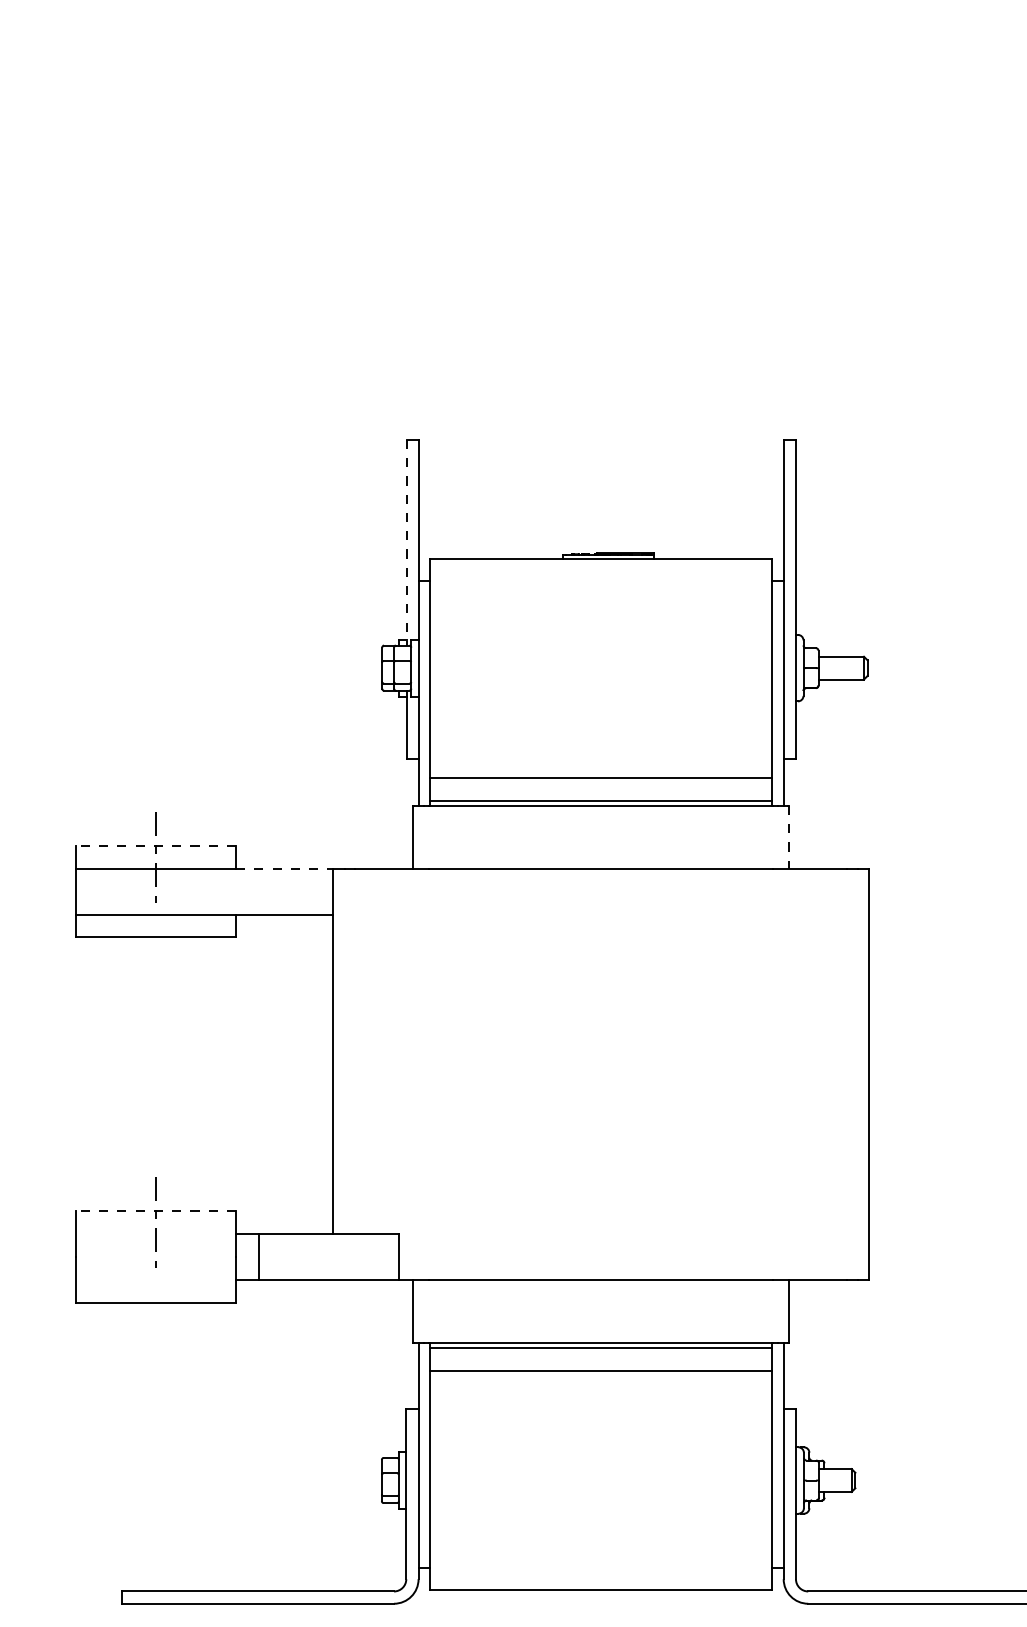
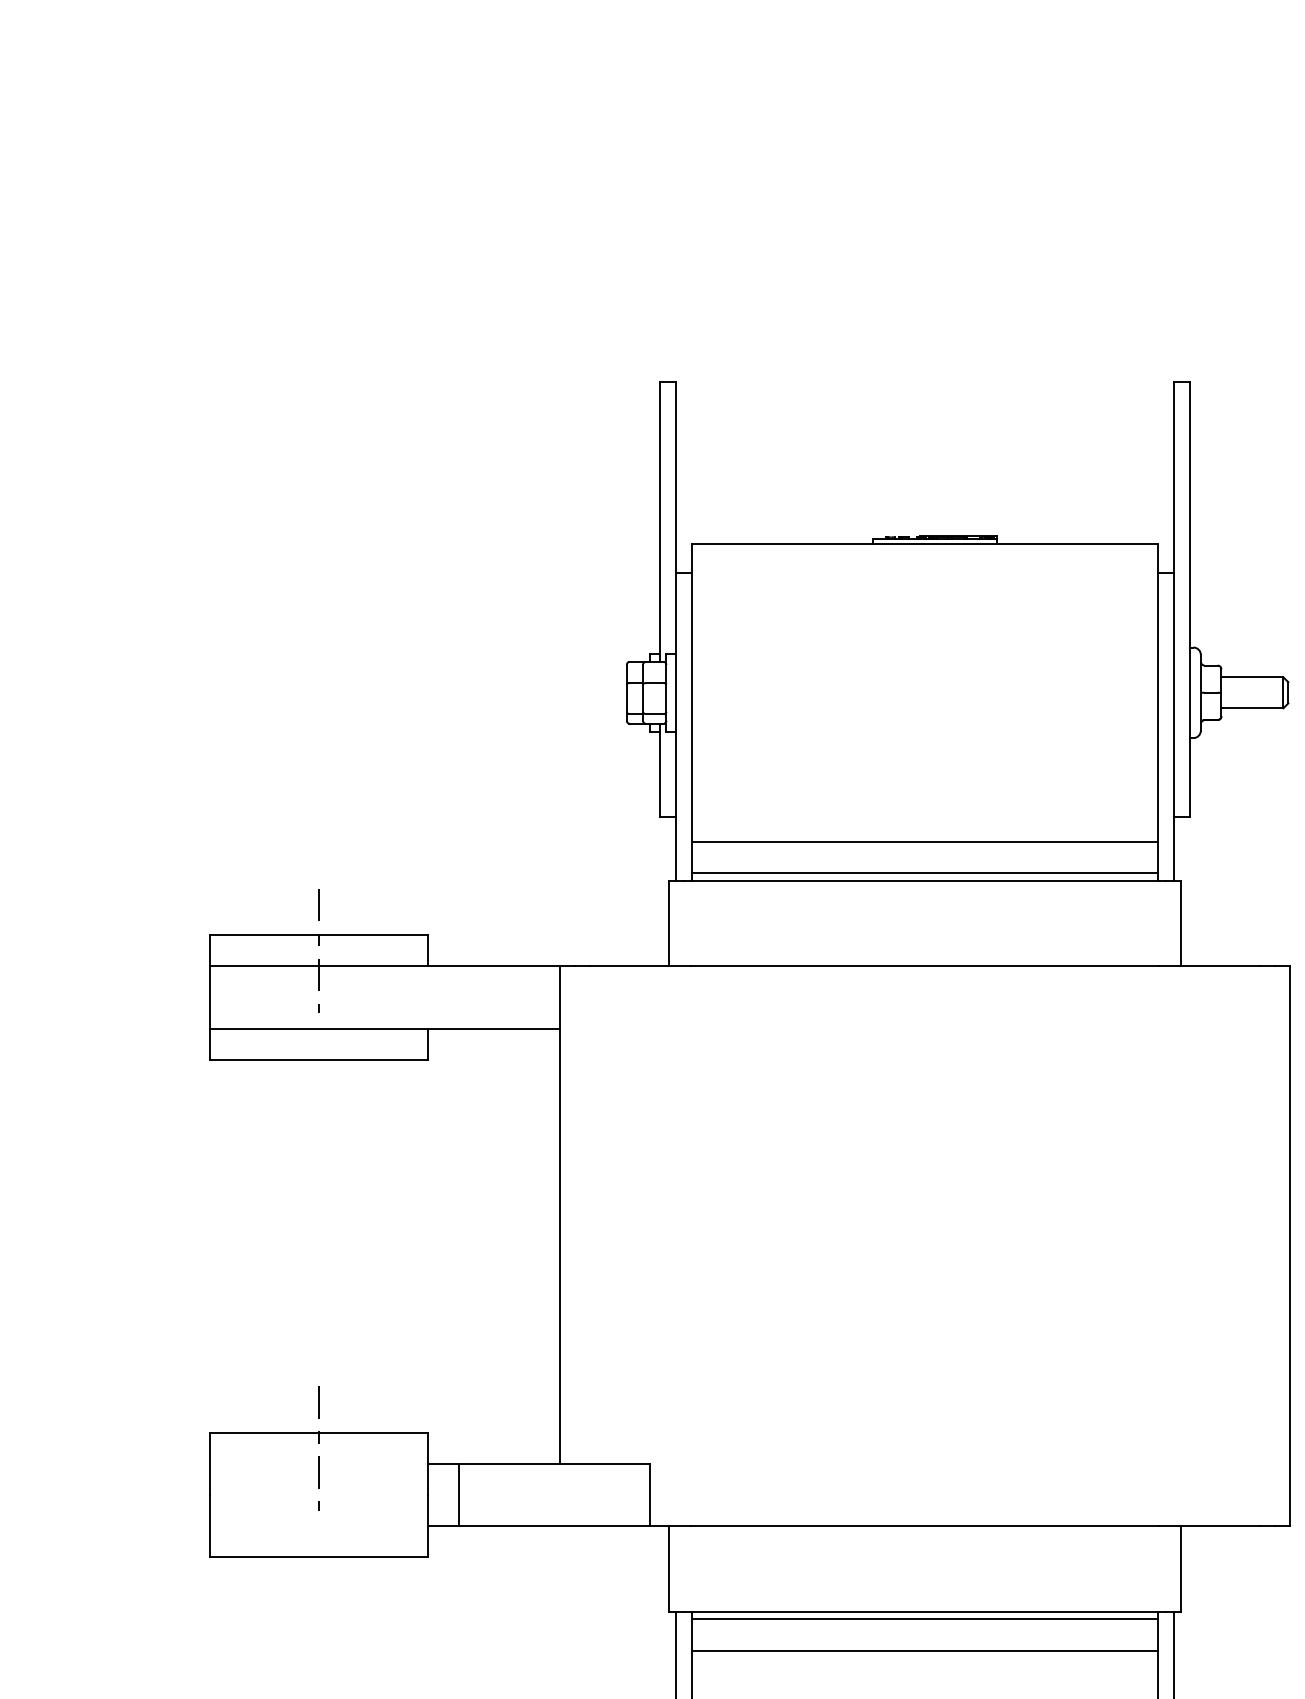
line: (406, 542) -> (659, 521), dashed -> solid
line: (789, 837) -> (1181, 923), dashed -> solid
line: (156, 846) -> (319, 935), dashed -> solid
line: (284, 868) -> (493, 965), dashed -> solid
line: (156, 1211) -> (319, 1433), dashed -> solid

